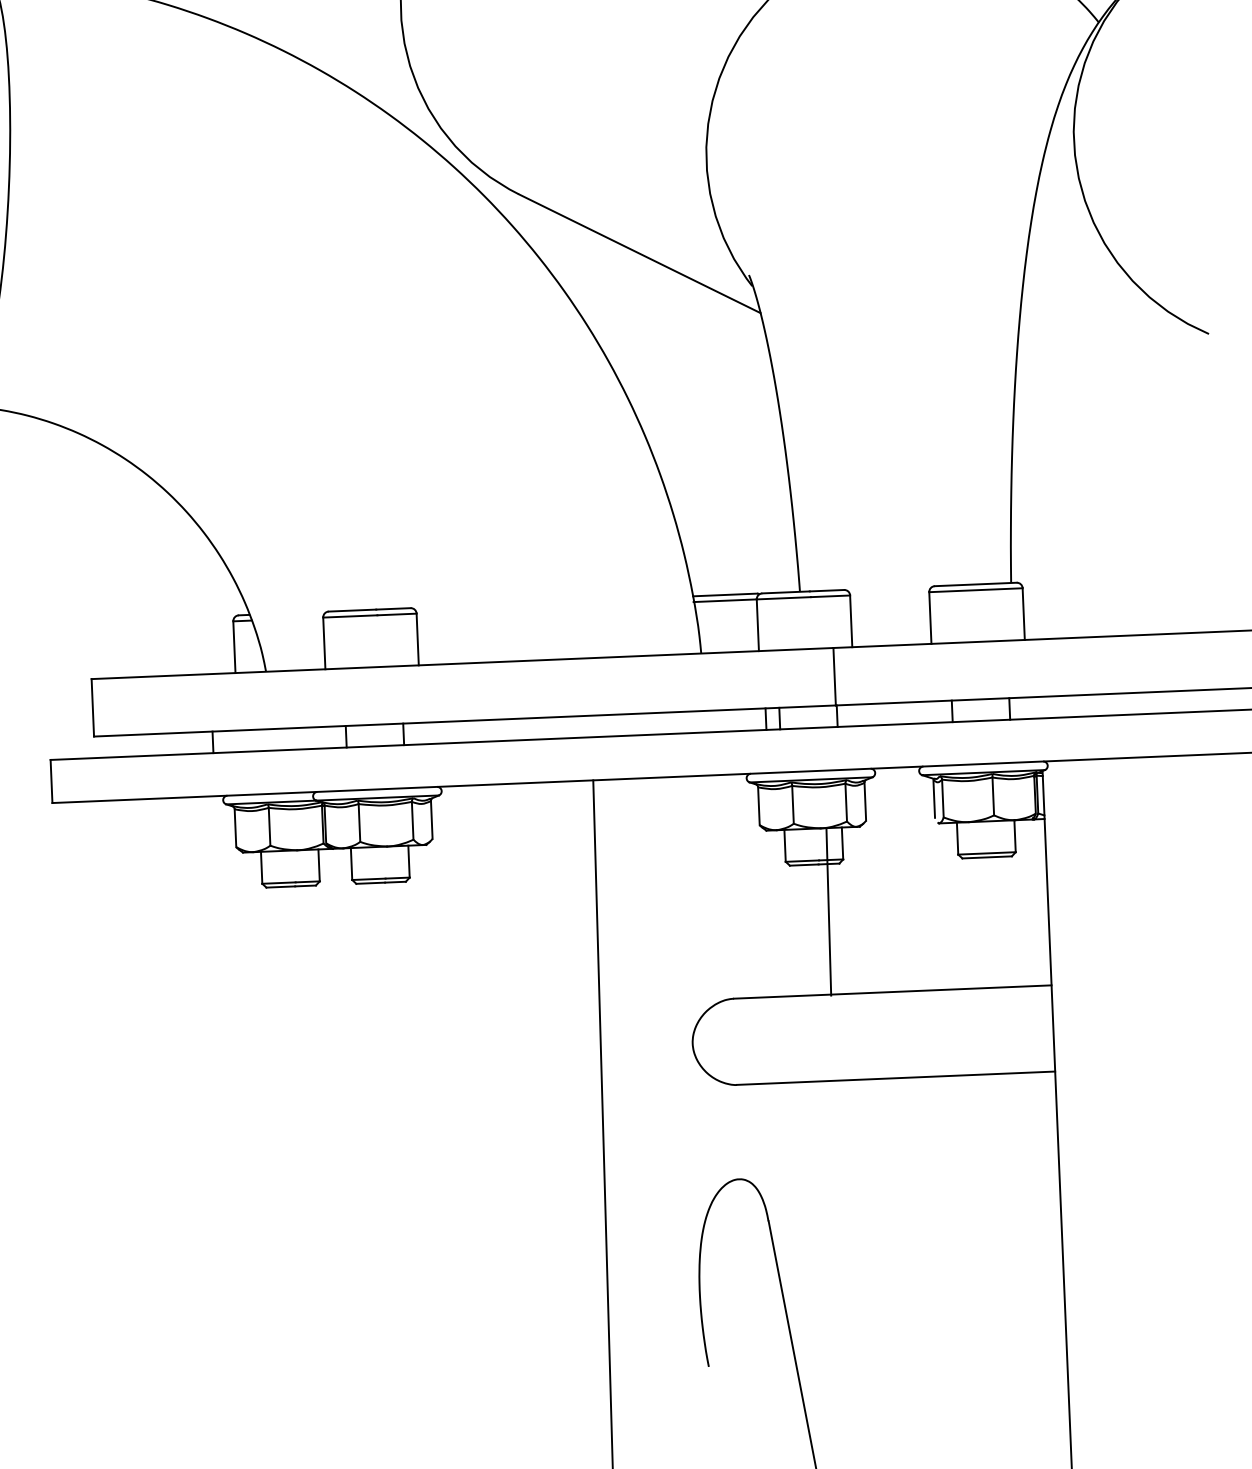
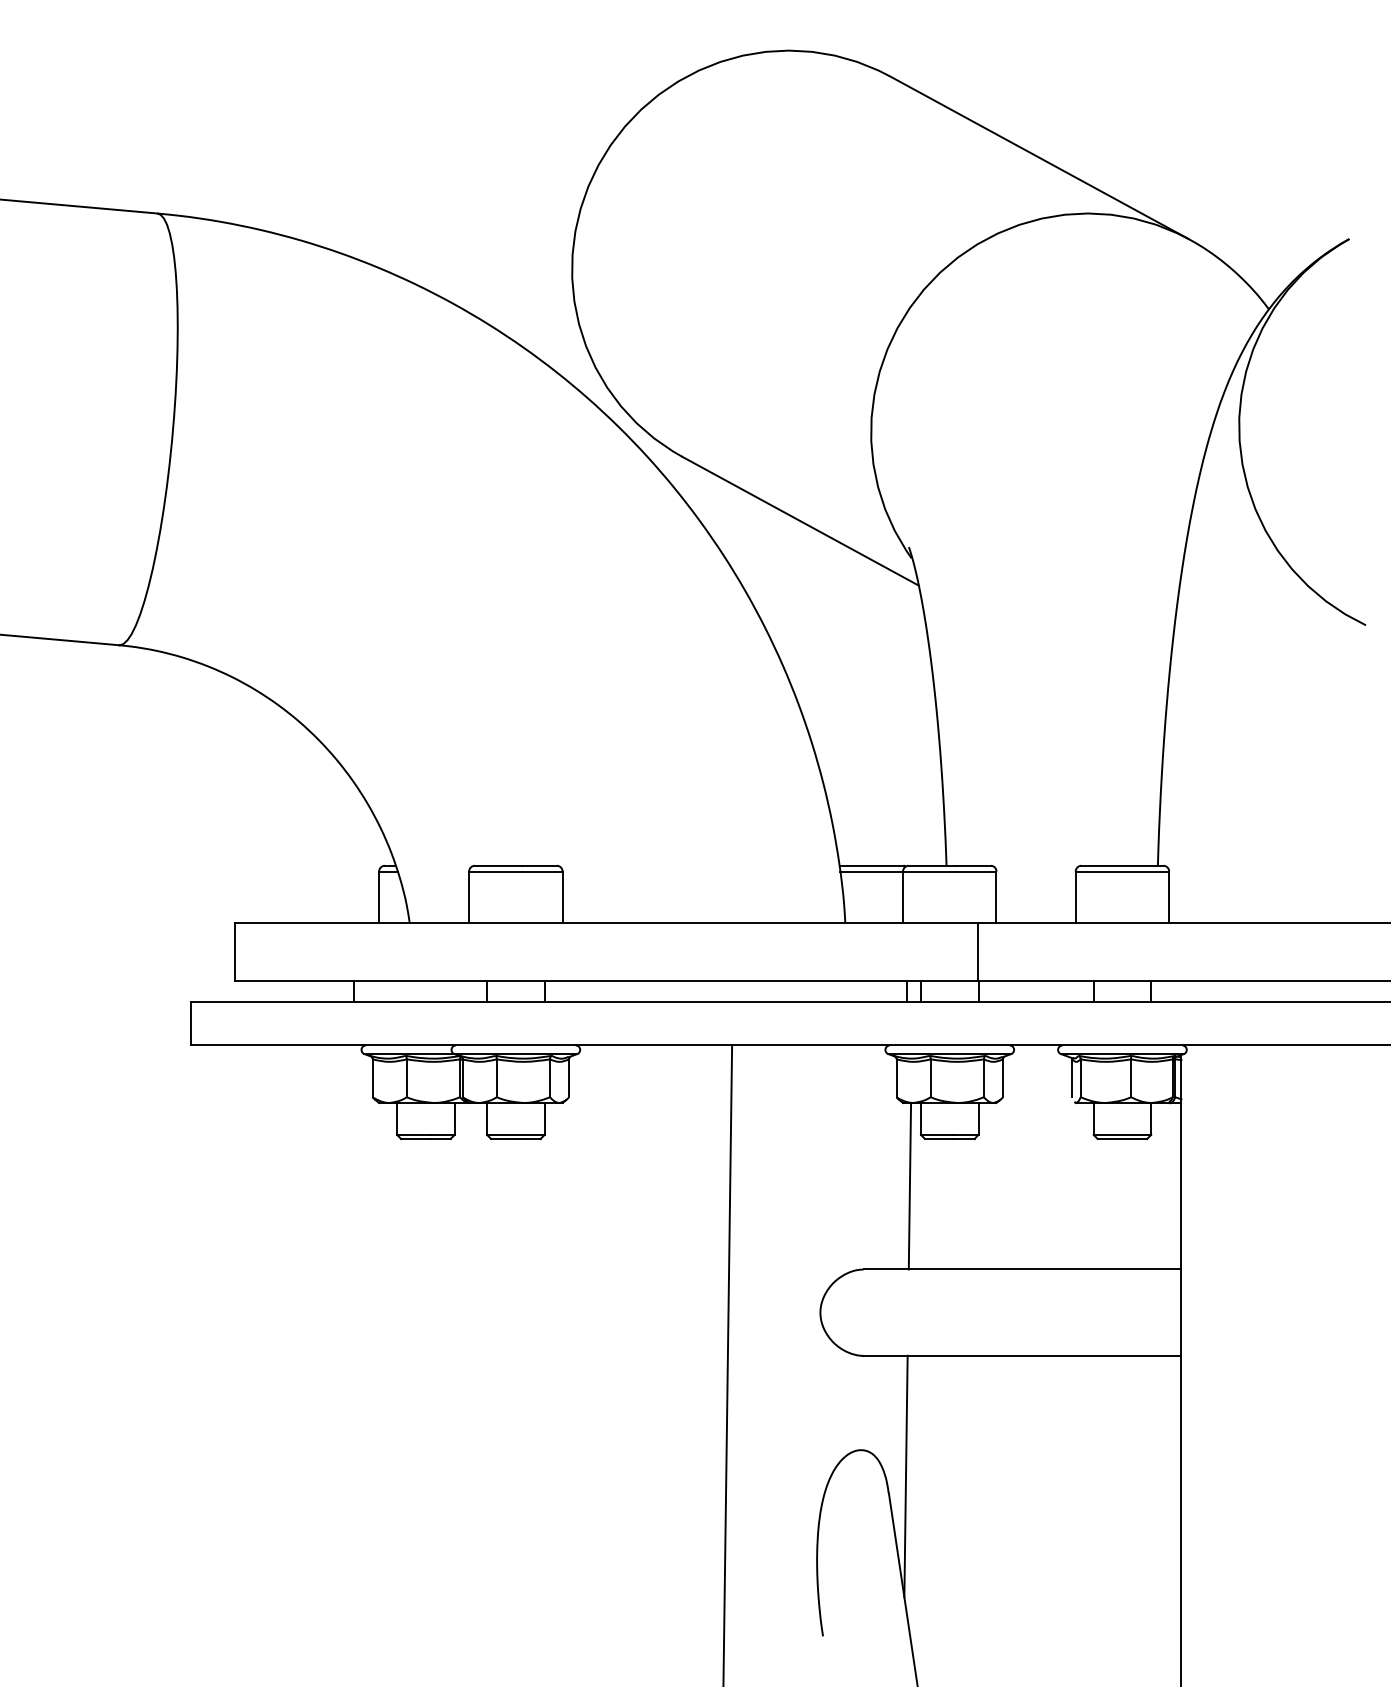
line: (828, 911) -> (909, 1185), moved
line: (784, 1203) -> (905, 1476), added

